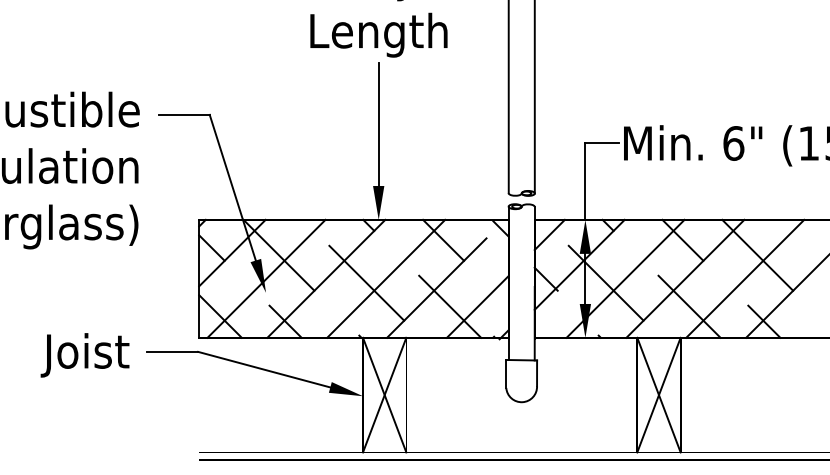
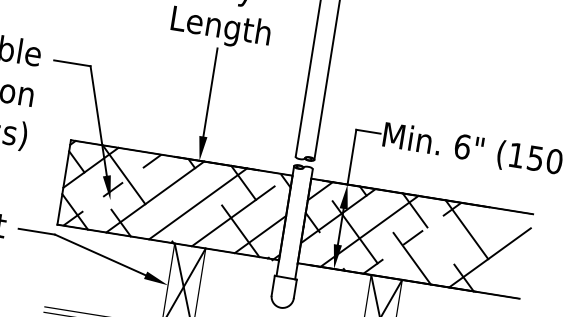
line: (266, 278) -> (112, 189), solid -> dashed
line: (685, 278) -> (412, 237), solid -> dashed
line: (745, 278) -> (455, 244), removed
line: (366, 282) -> (183, 204), removed

